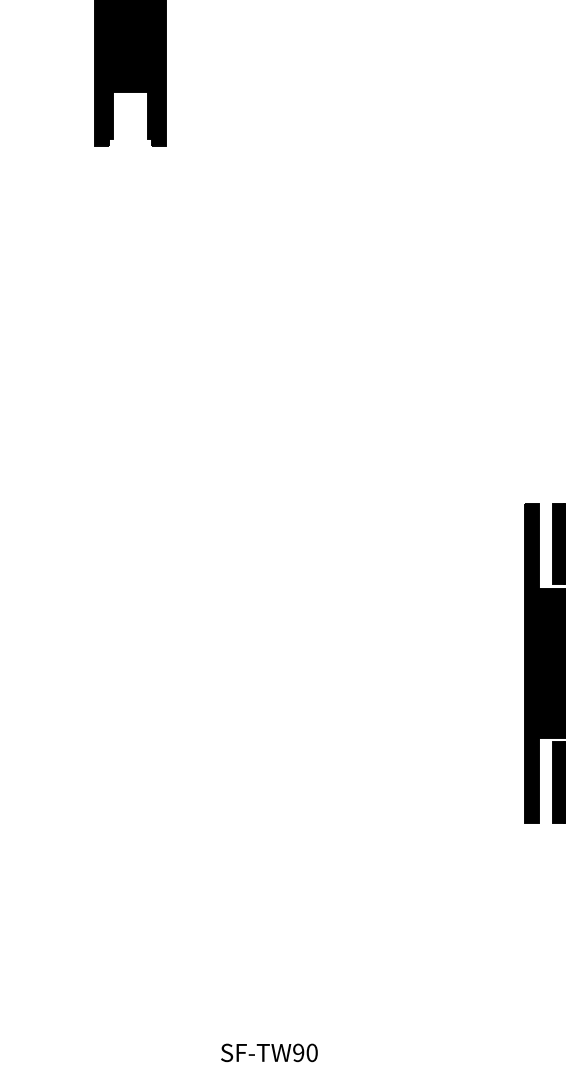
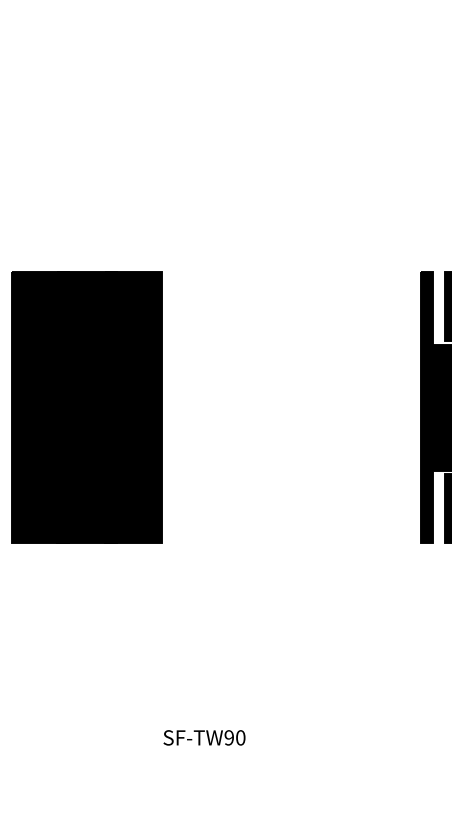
part: (130, 663) -> (86, 407), added

